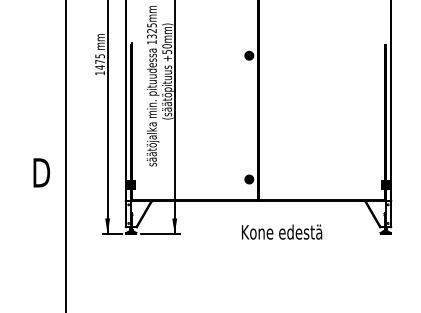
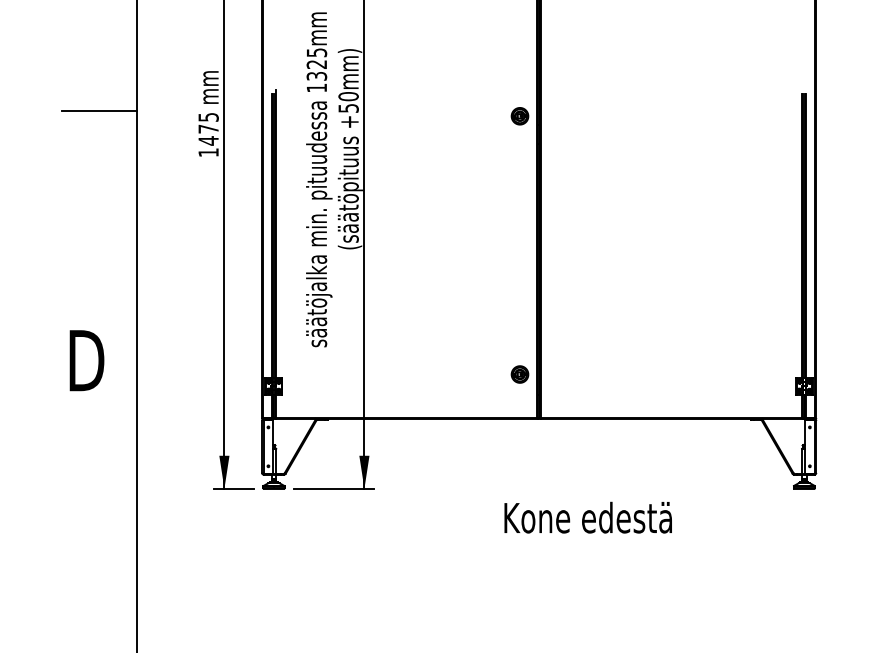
line: (47, 53) -> (98, 111), added
text: (282, 231) -> (589, 516), moved

